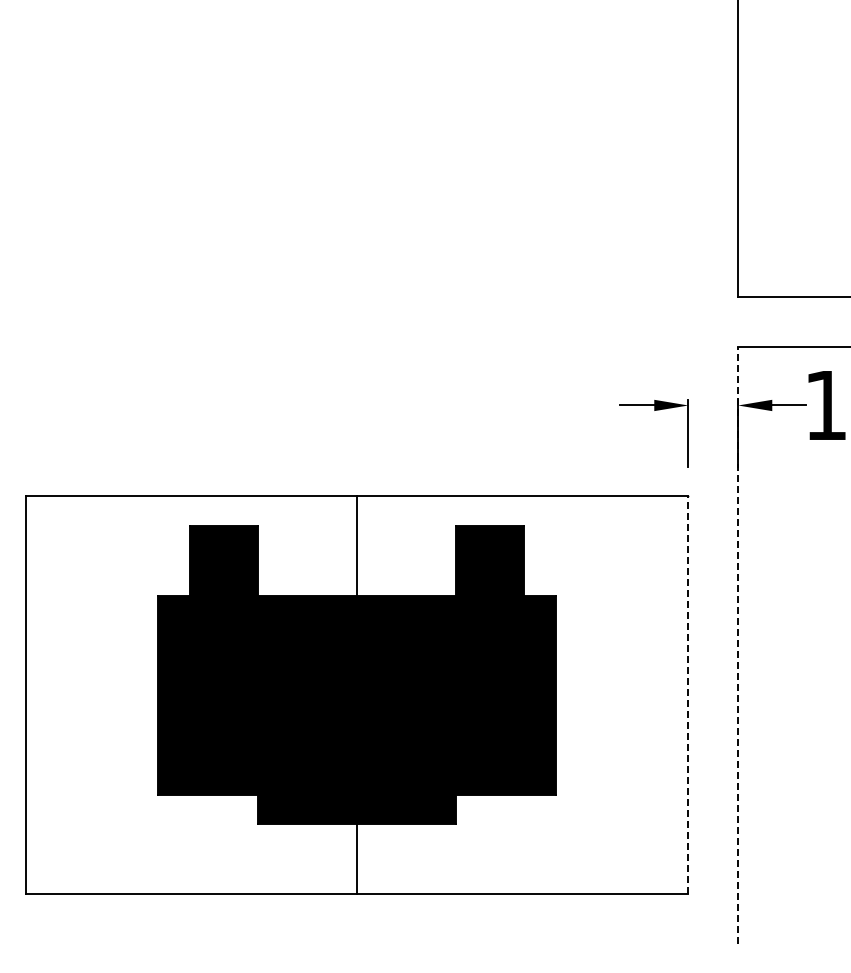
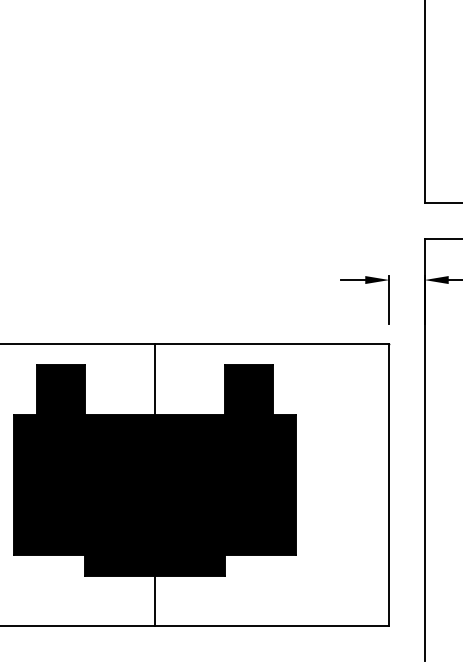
line: (738, 645) -> (424, 449), dashed -> solid
line: (688, 695) -> (389, 485), dashed -> solid

